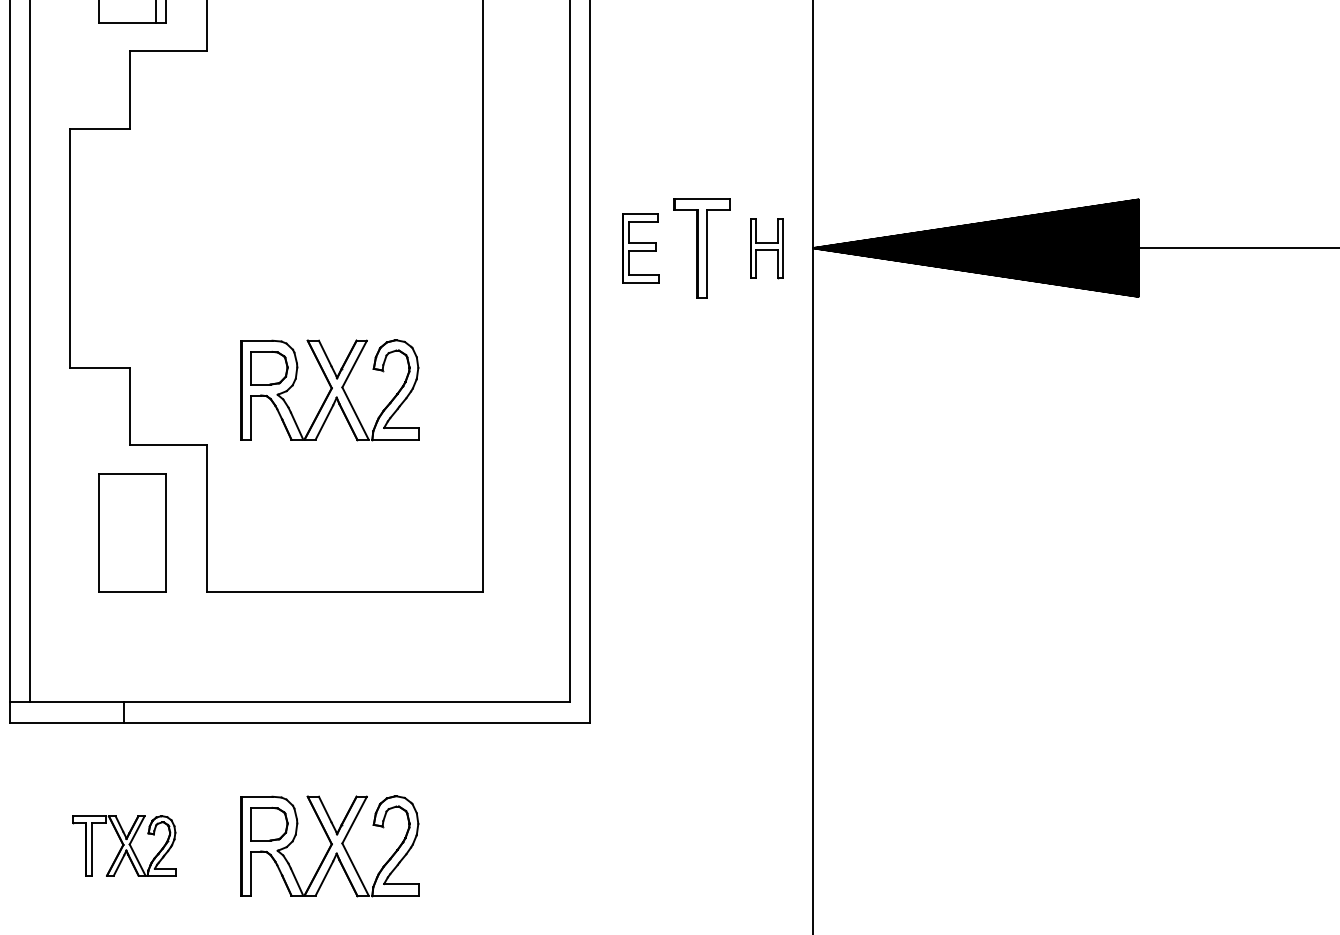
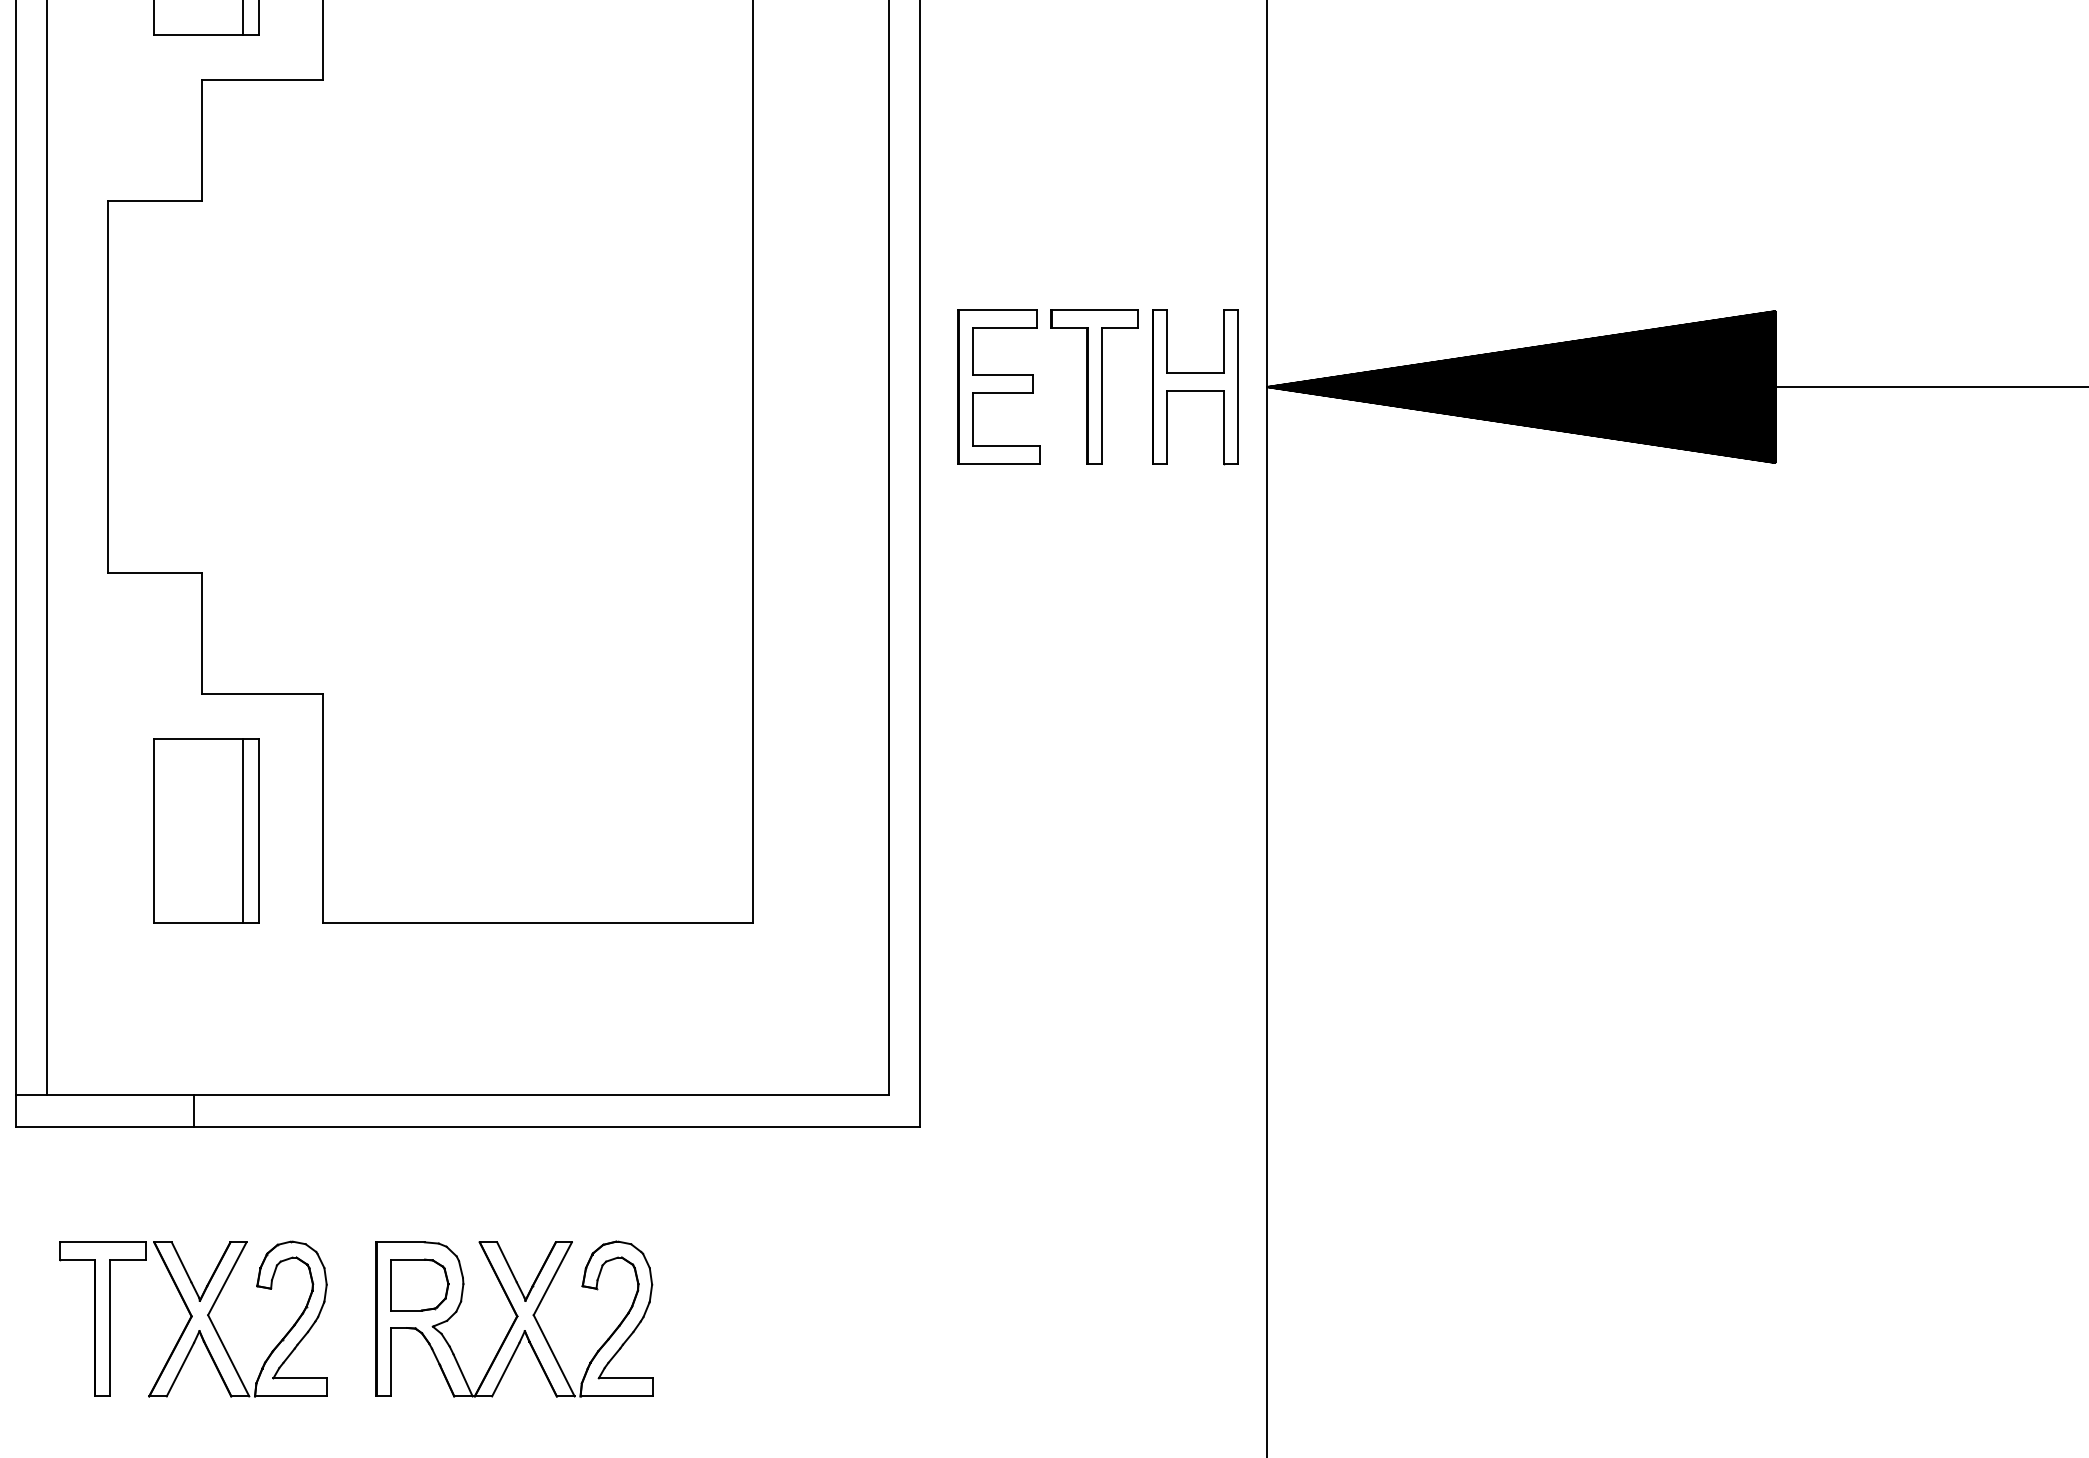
part: (640, 248) -> (998, 387), size x1.43
part: (766, 248) -> (1194, 387), size x1.67
part: (329, 390) -> (513, 608), removed
line: (155, 532) -> (242, 830), added
part: (123, 845) -> (192, 1318), size x1.67

